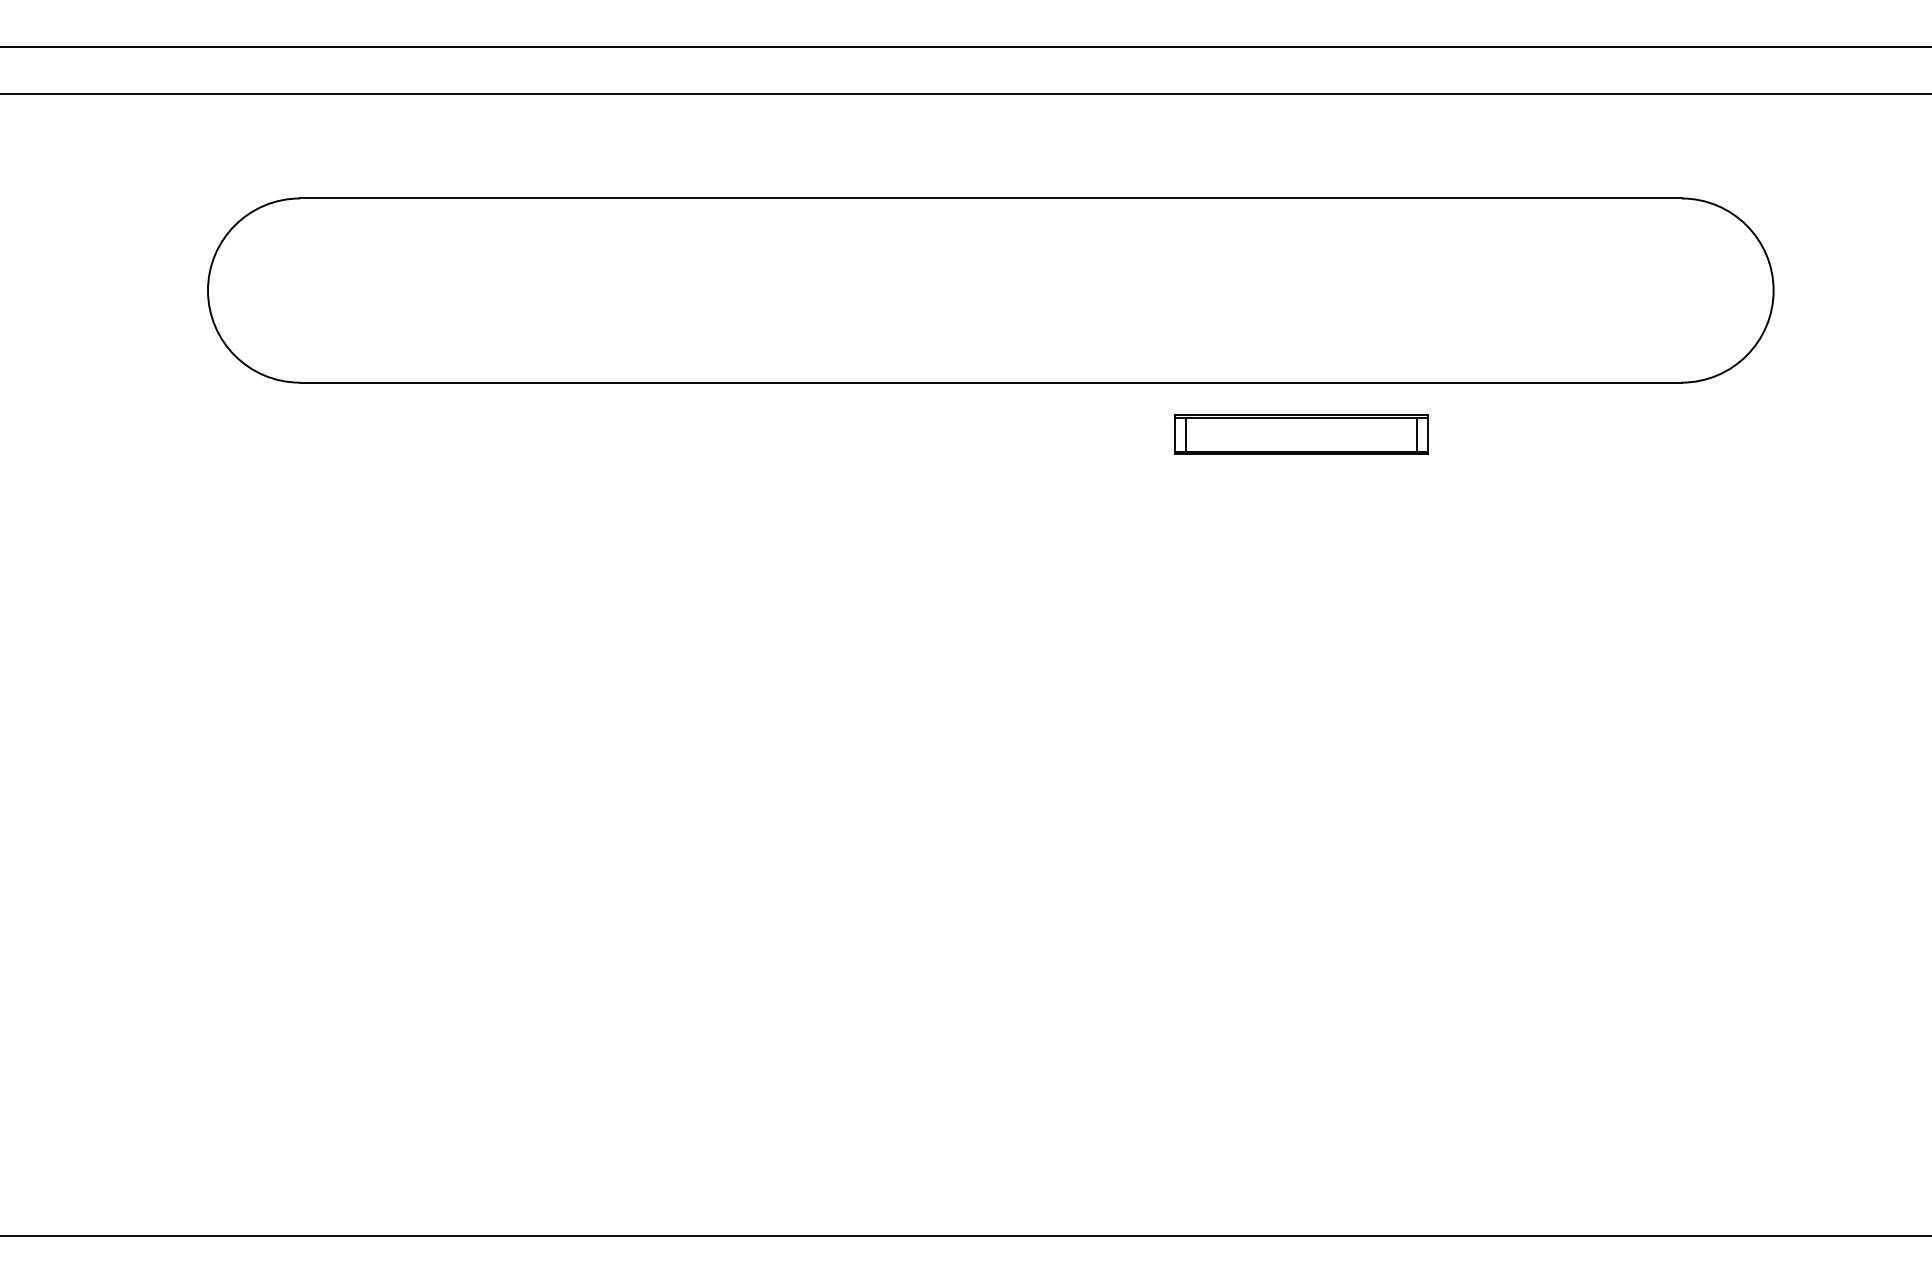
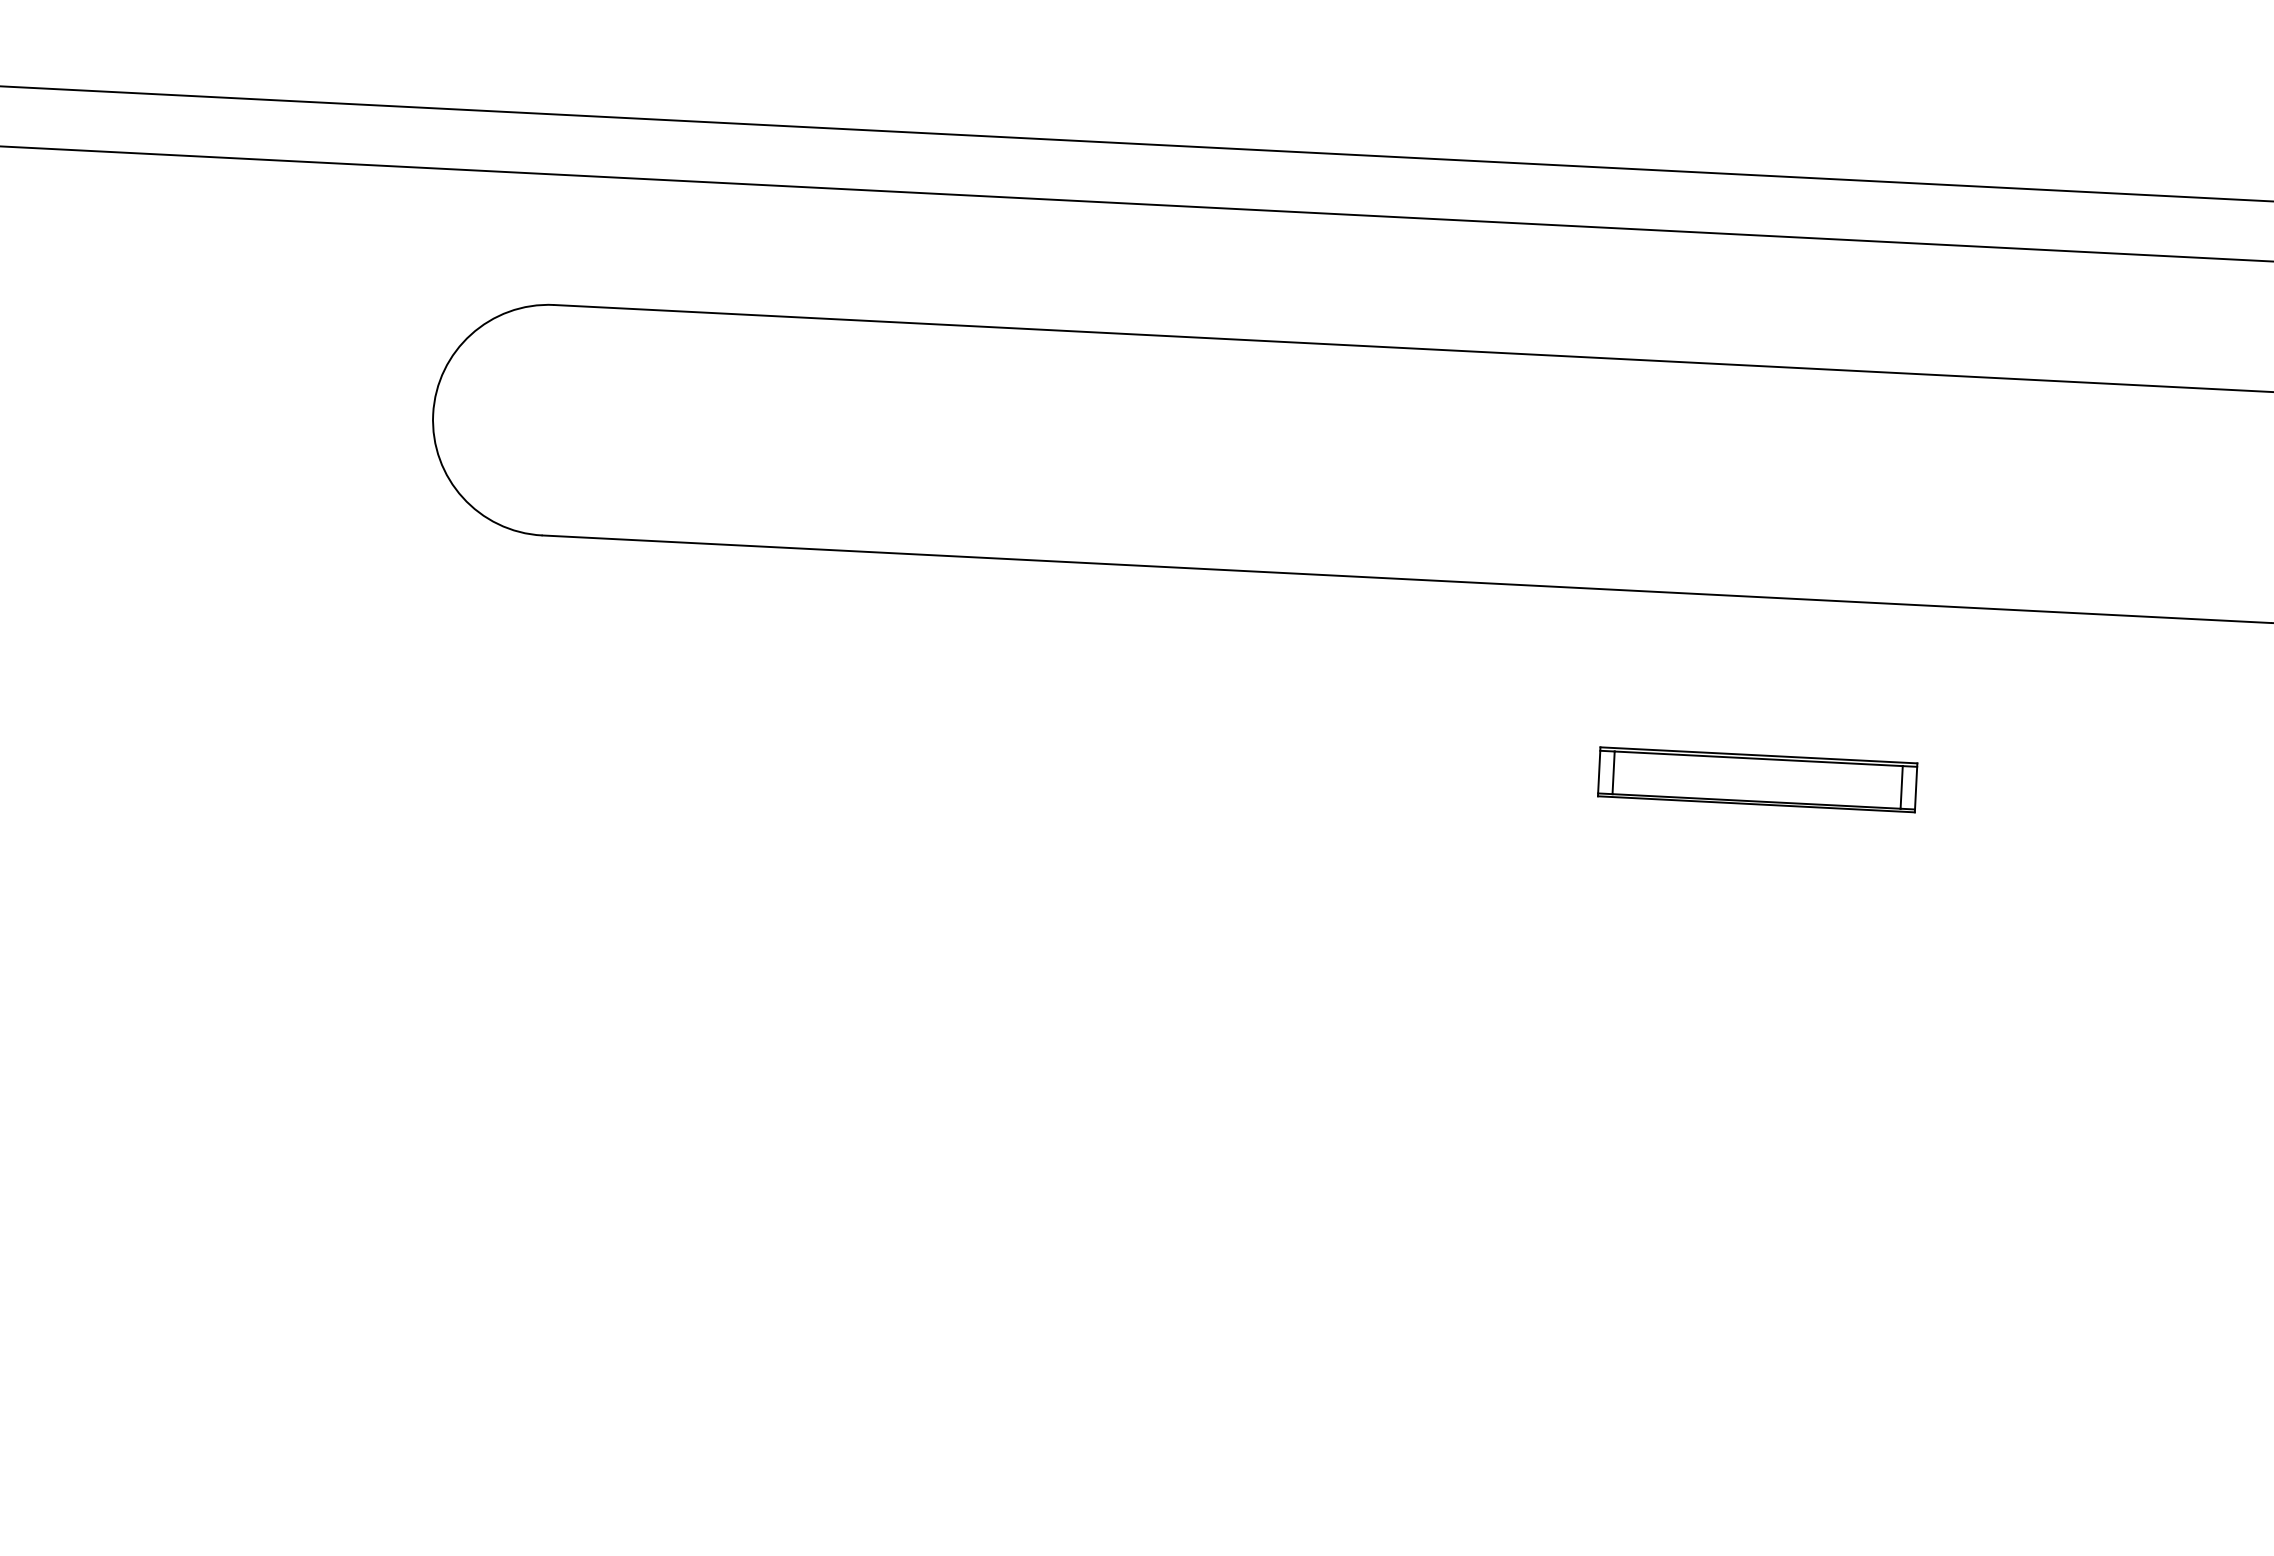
part: (1301, 434) -> (1757, 779), moved

